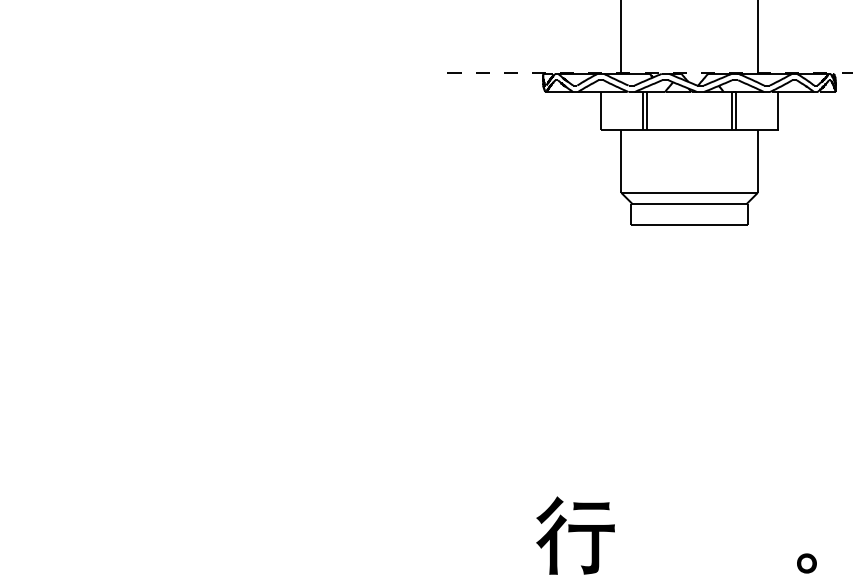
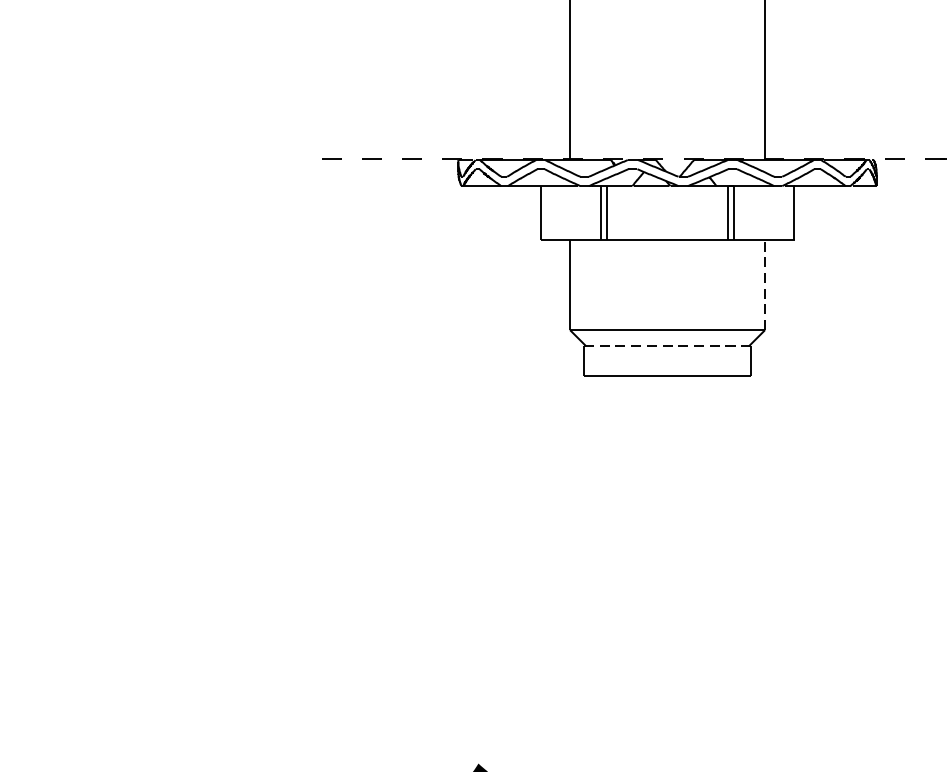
line: (757, 160) -> (764, 283), solid -> dashed
line: (689, 204) -> (667, 346), solid -> dashed

